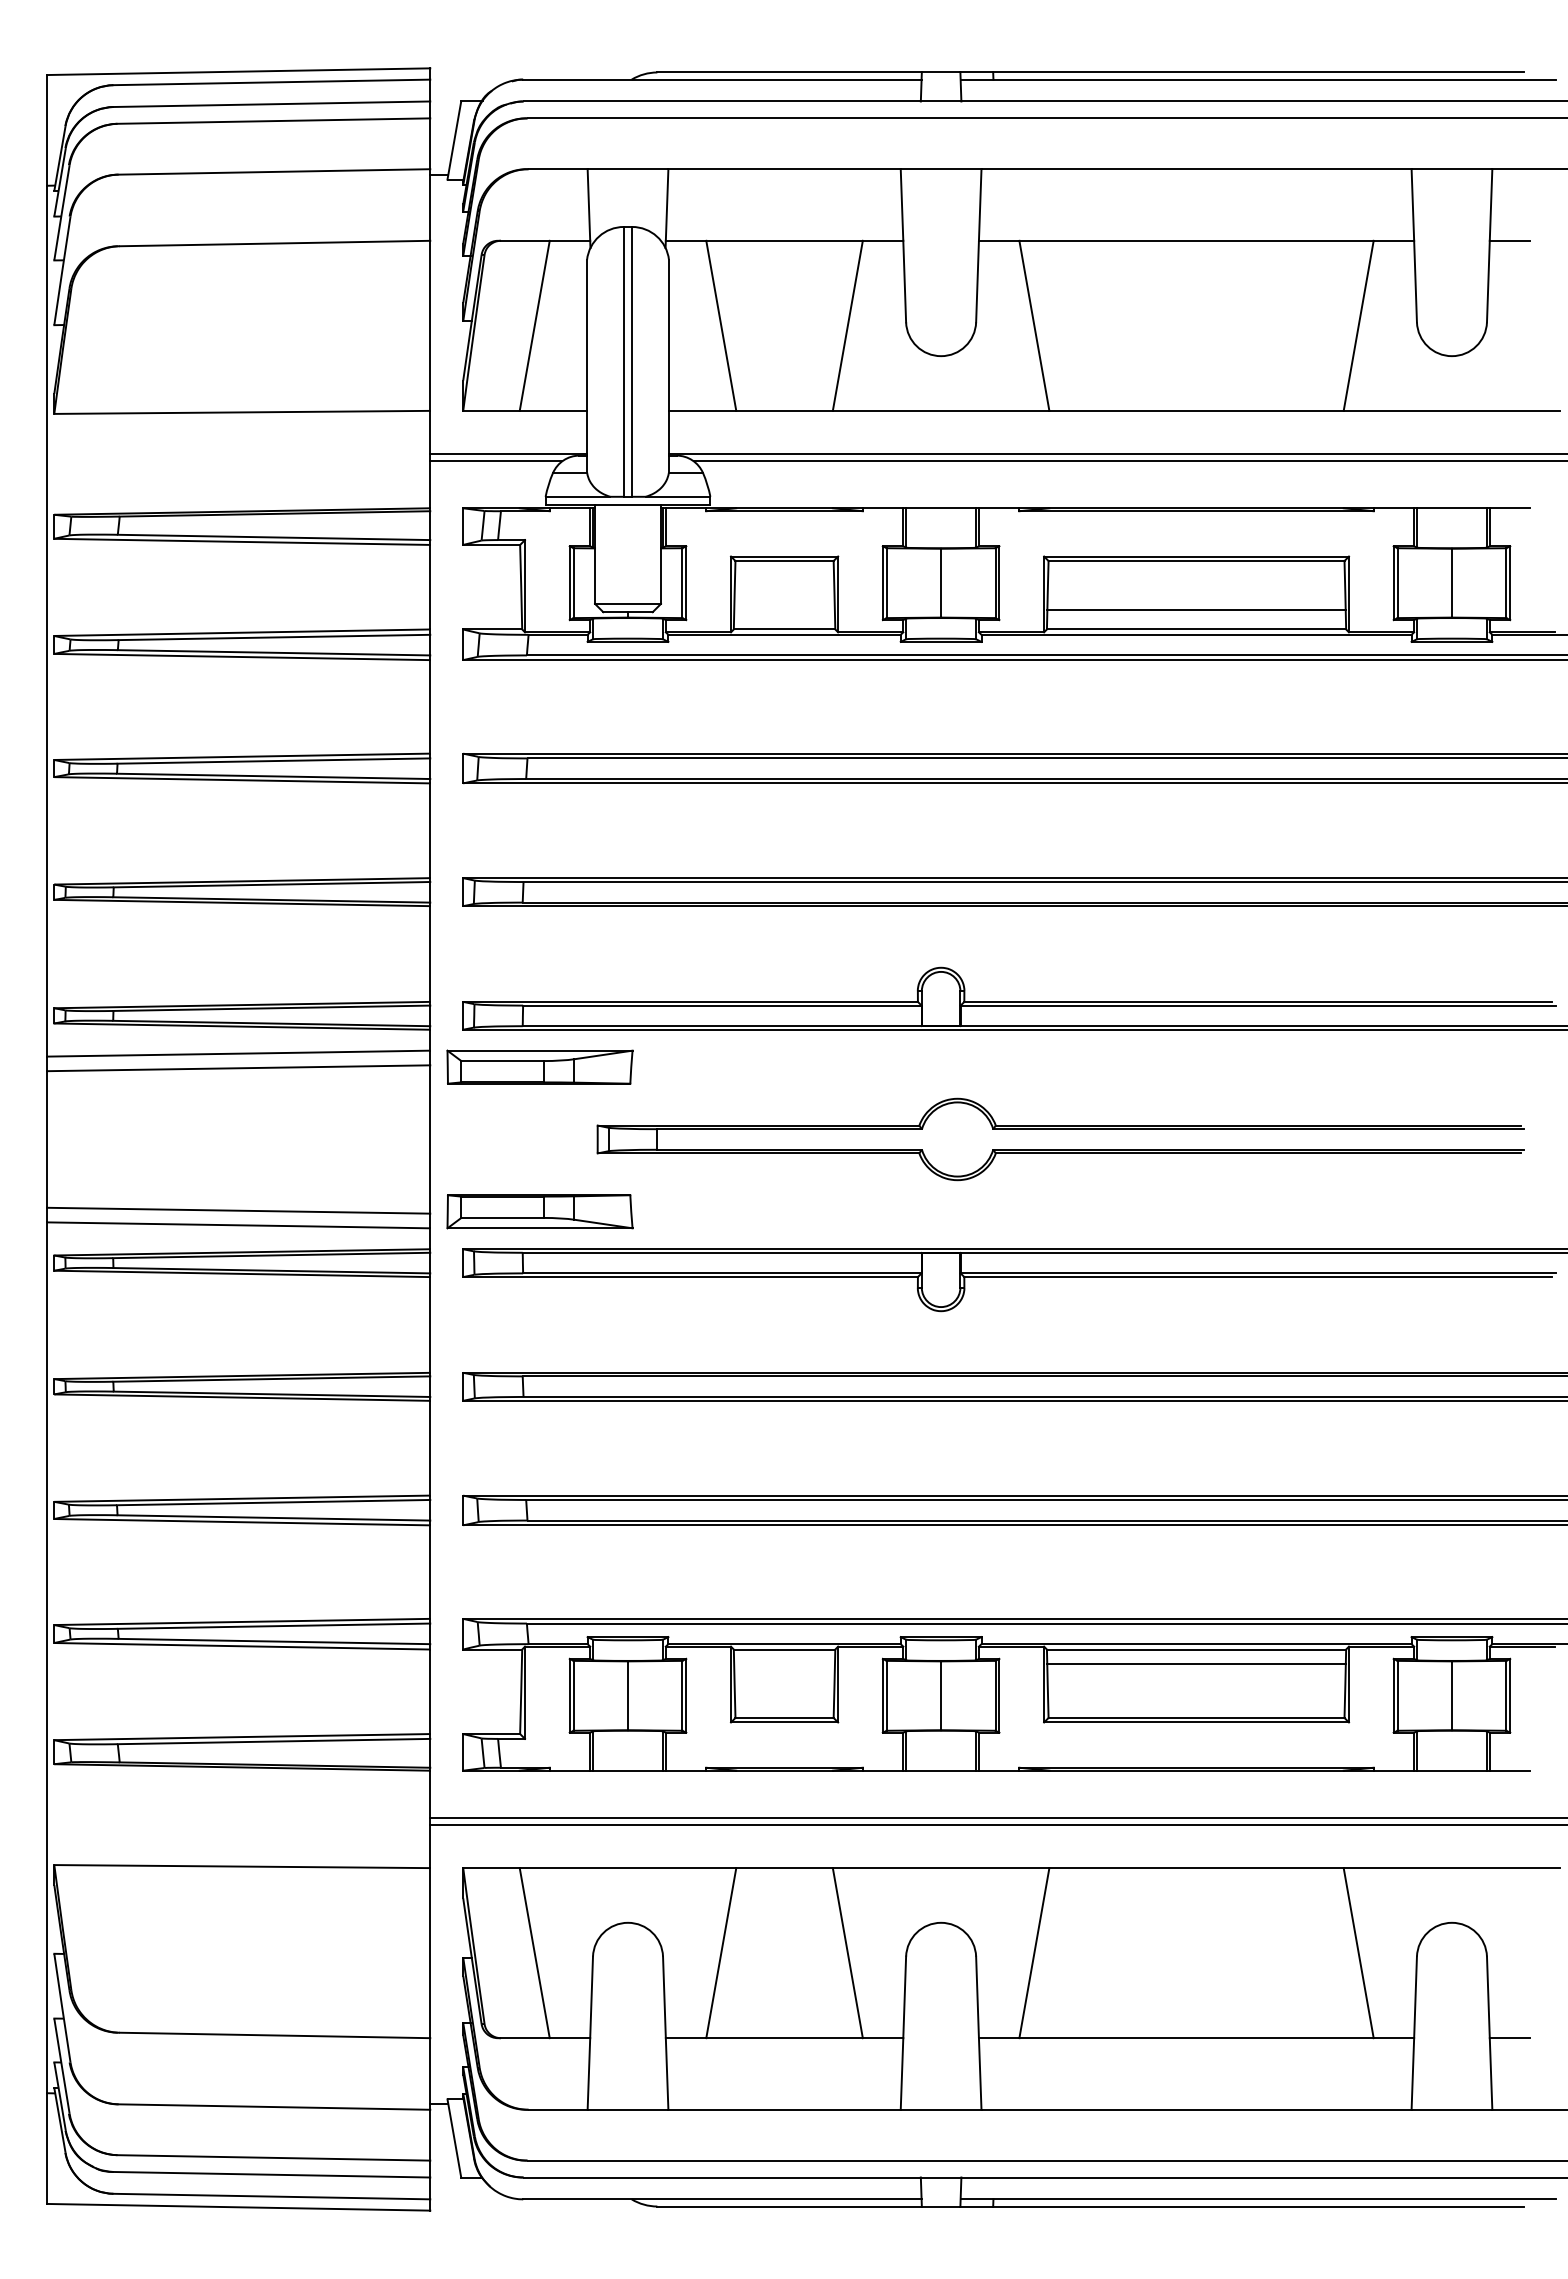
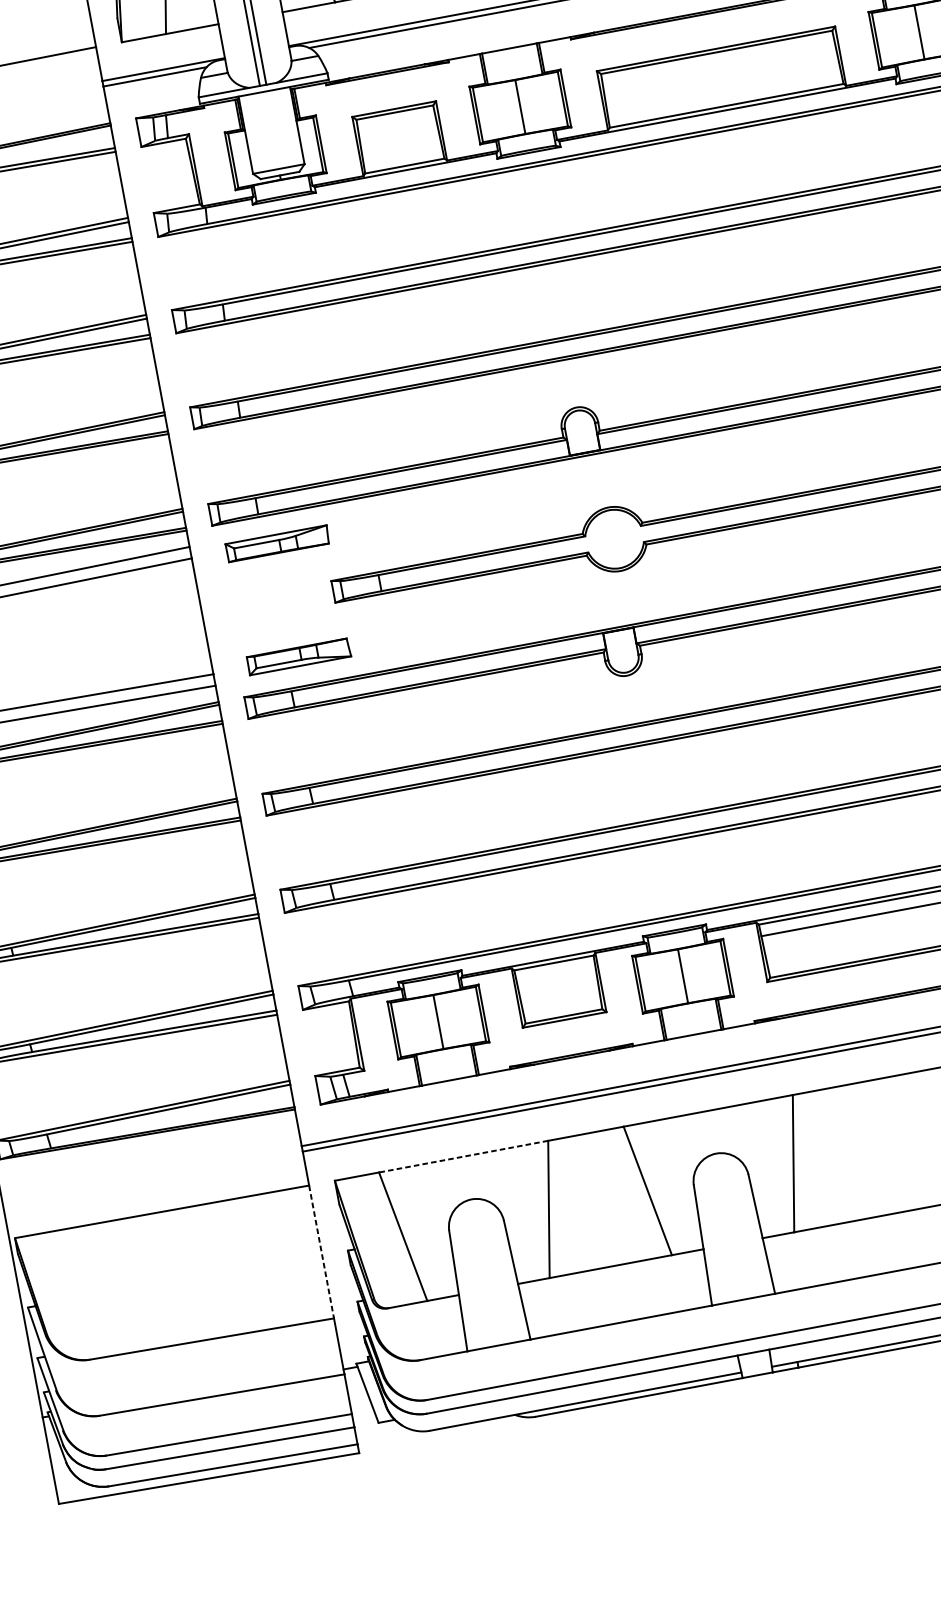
line: (1196, 609) -> (723, 90), removed
part: (539, 1066) -> (277, 543), size x0.7
part: (539, 1211) -> (298, 656), size x0.7
line: (627, 1868) -> (463, 1157), solid -> dashed
line: (430, 1953) -> (321, 1252), solid -> dashed

